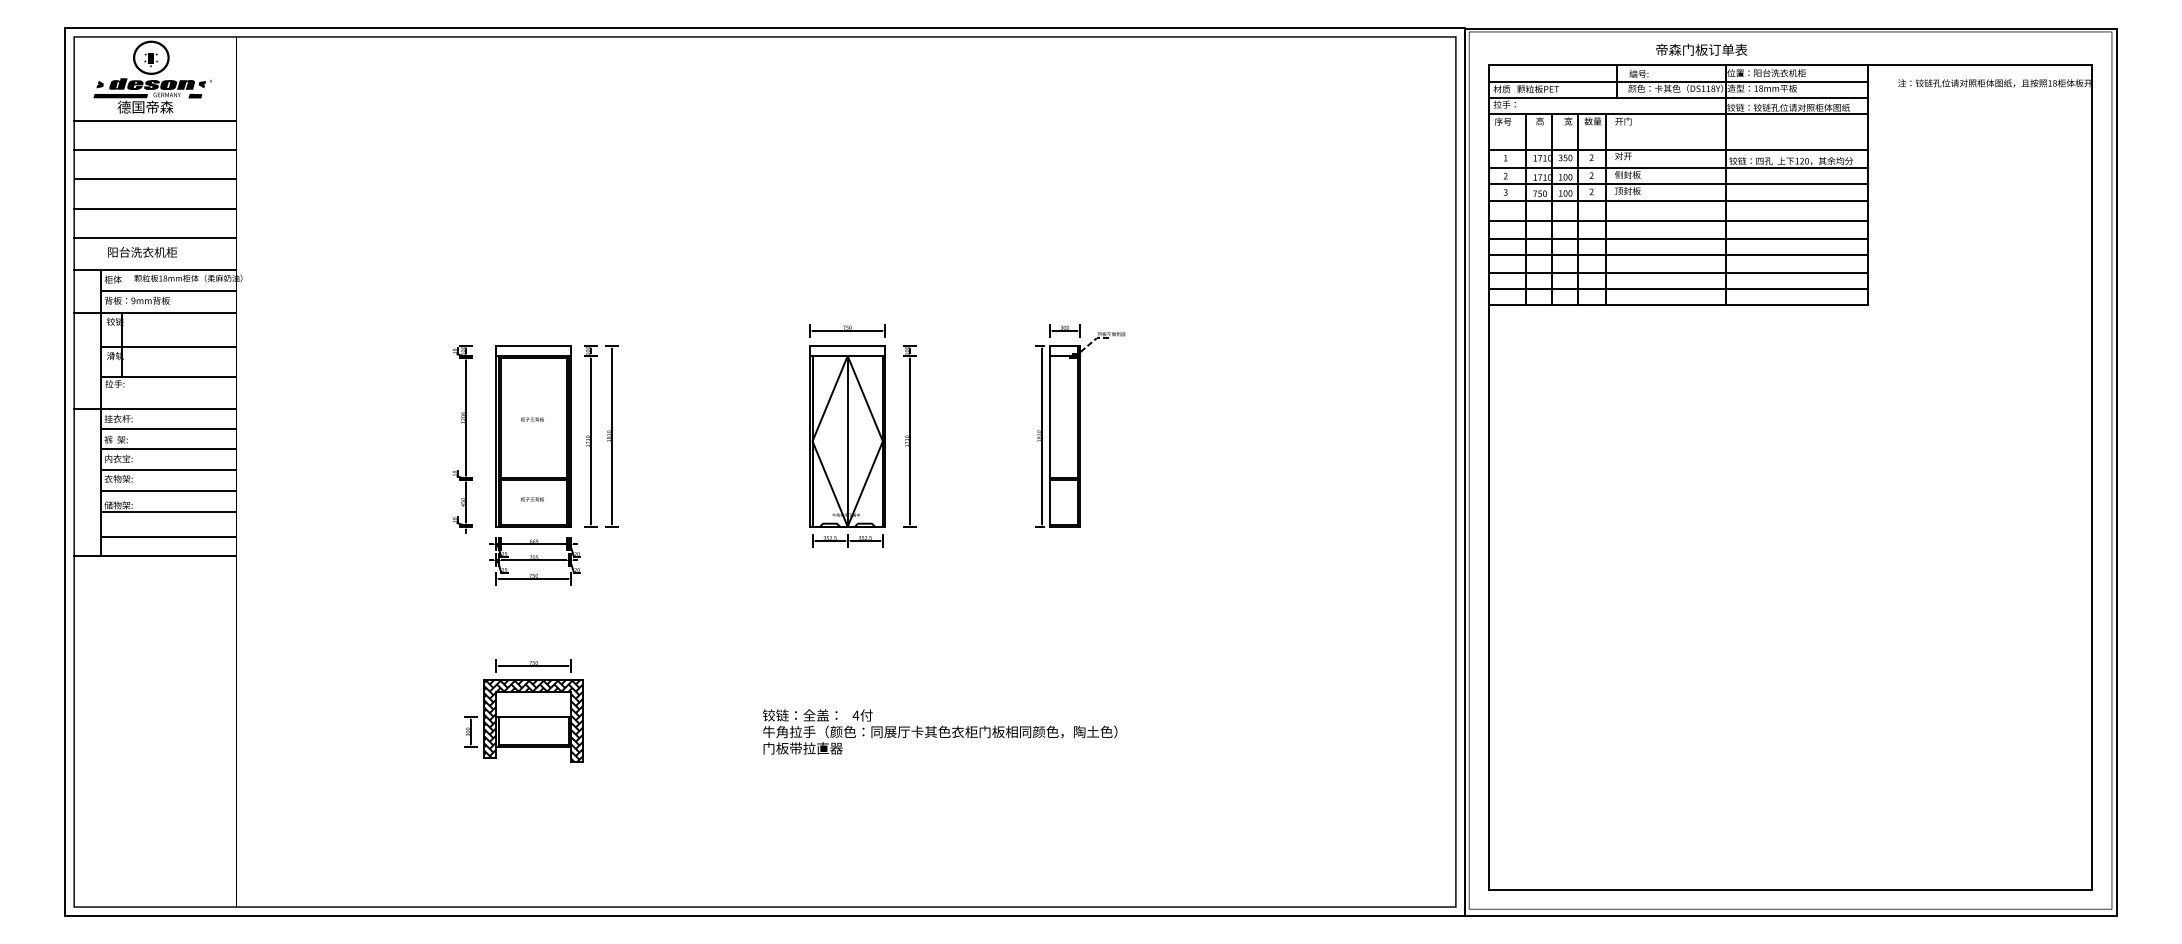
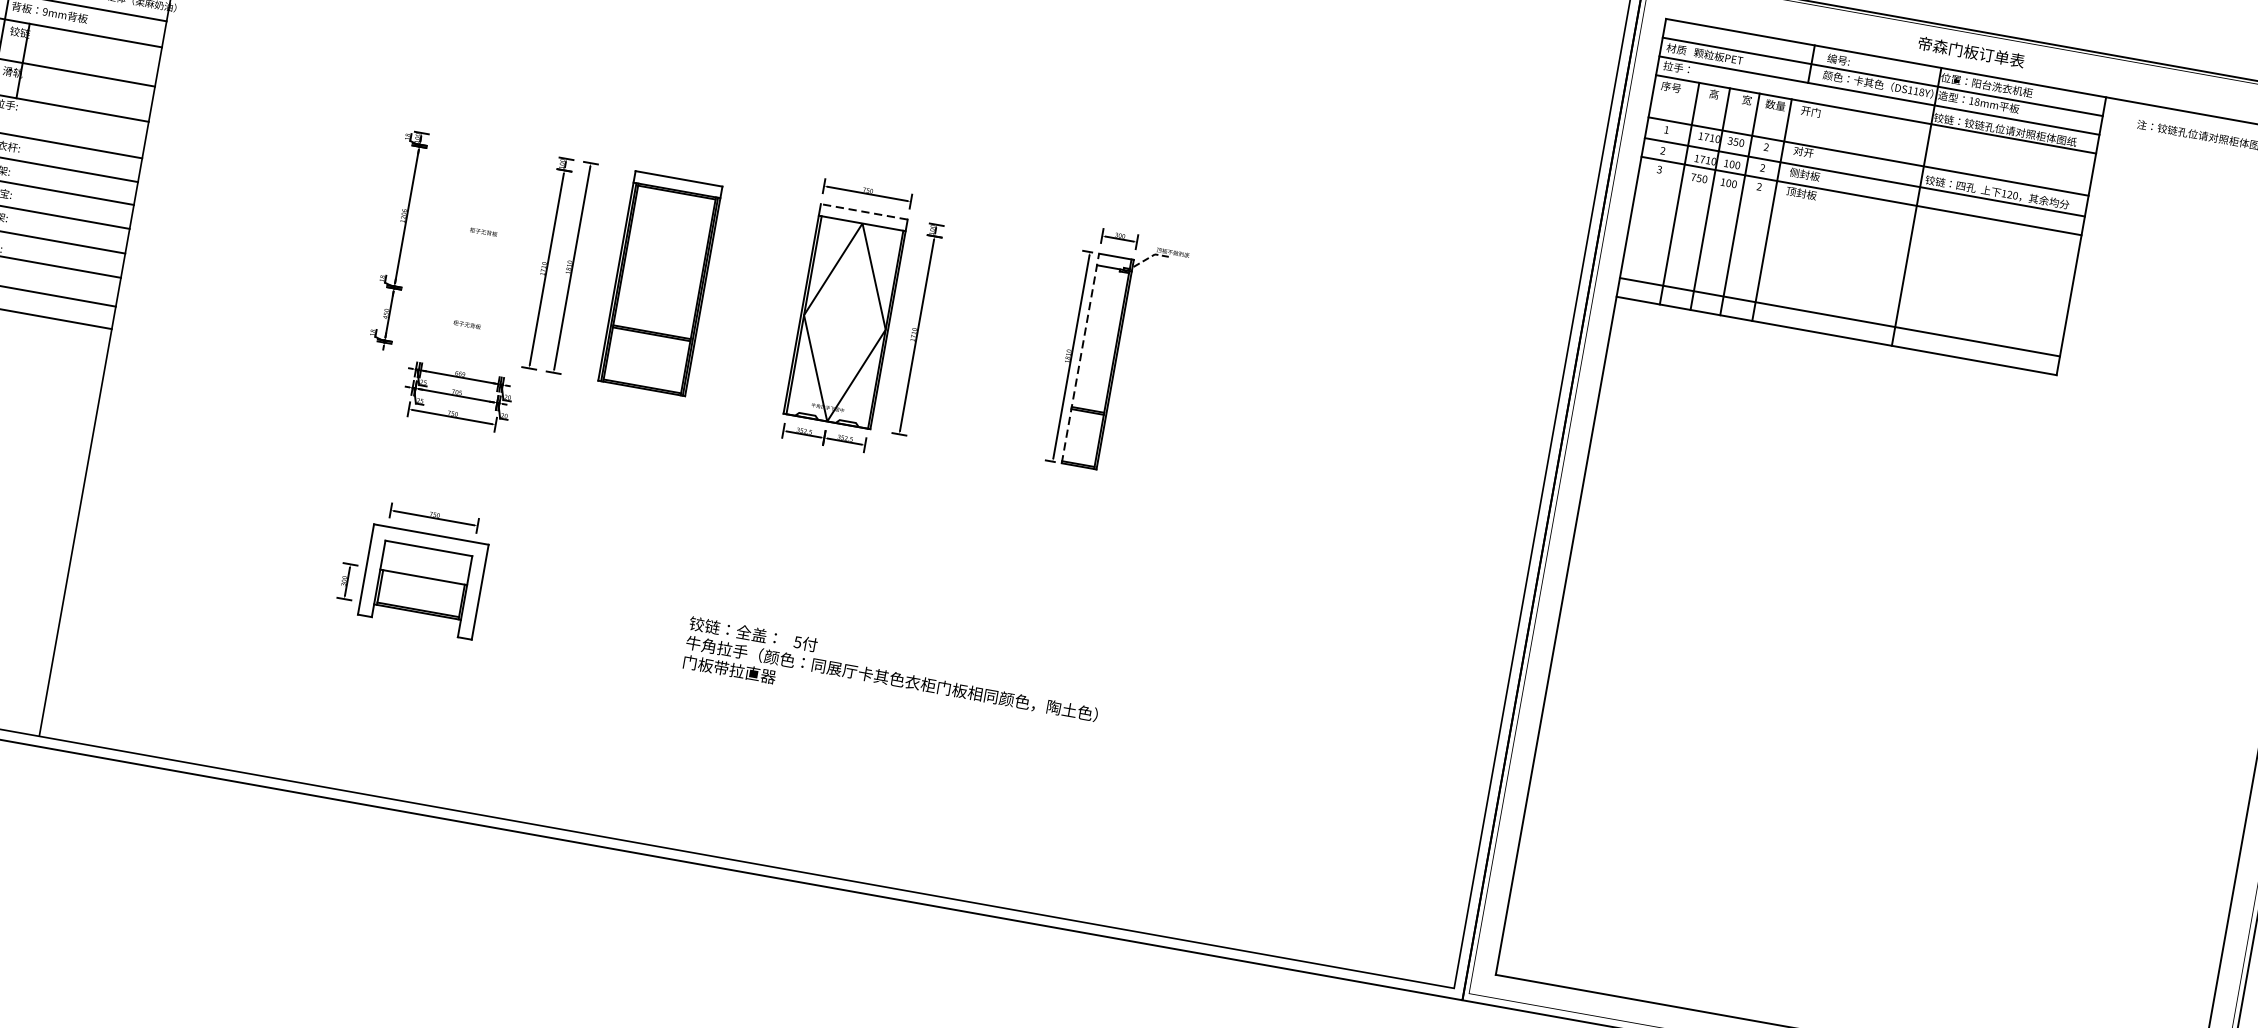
text: (1701, 49) -> (1971, 51), moved
line: (1678, 200) -> (1858, 214), removed
line: (1678, 220) -> (1854, 237), removed
line: (1678, 238) -> (1850, 258), removed
line: (1678, 254) -> (1847, 277), removed
line: (1678, 272) -> (1843, 298), removed
line: (846, 346) -> (863, 212), solid -> dashed
line: (1049, 435) -> (1080, 357), solid -> dashed
part: (533, 436) -> (660, 283), moved
line: (847, 441) -> (844, 322), removed
text: (855, 715) -> (797, 642), 4 -> 5
hatch: (533, 720) -> (422, 581), removed

